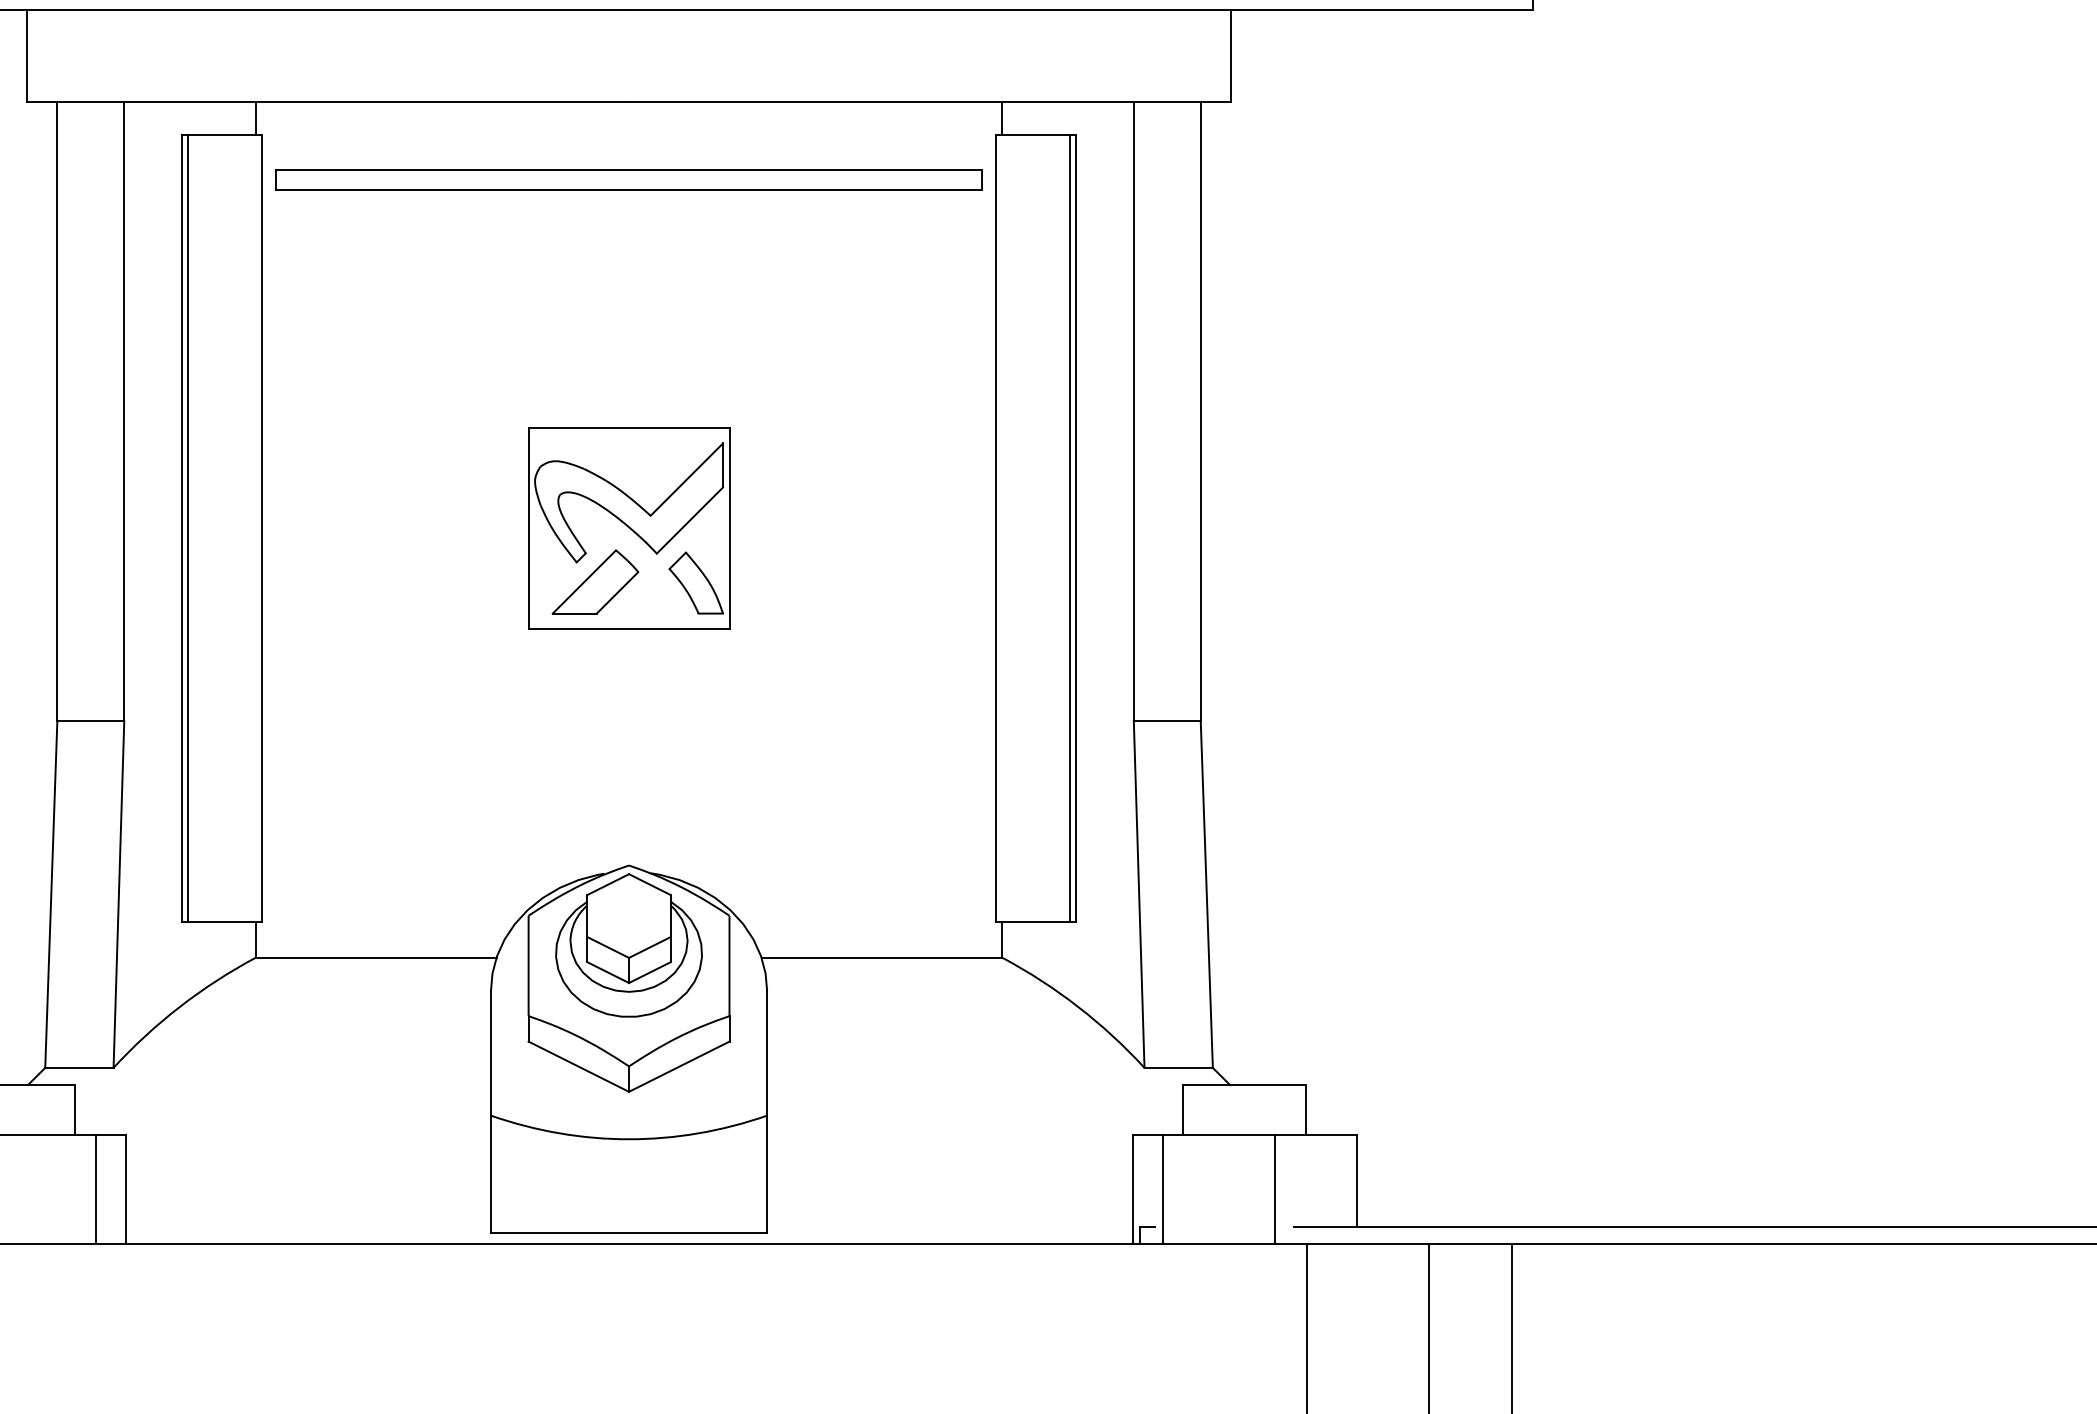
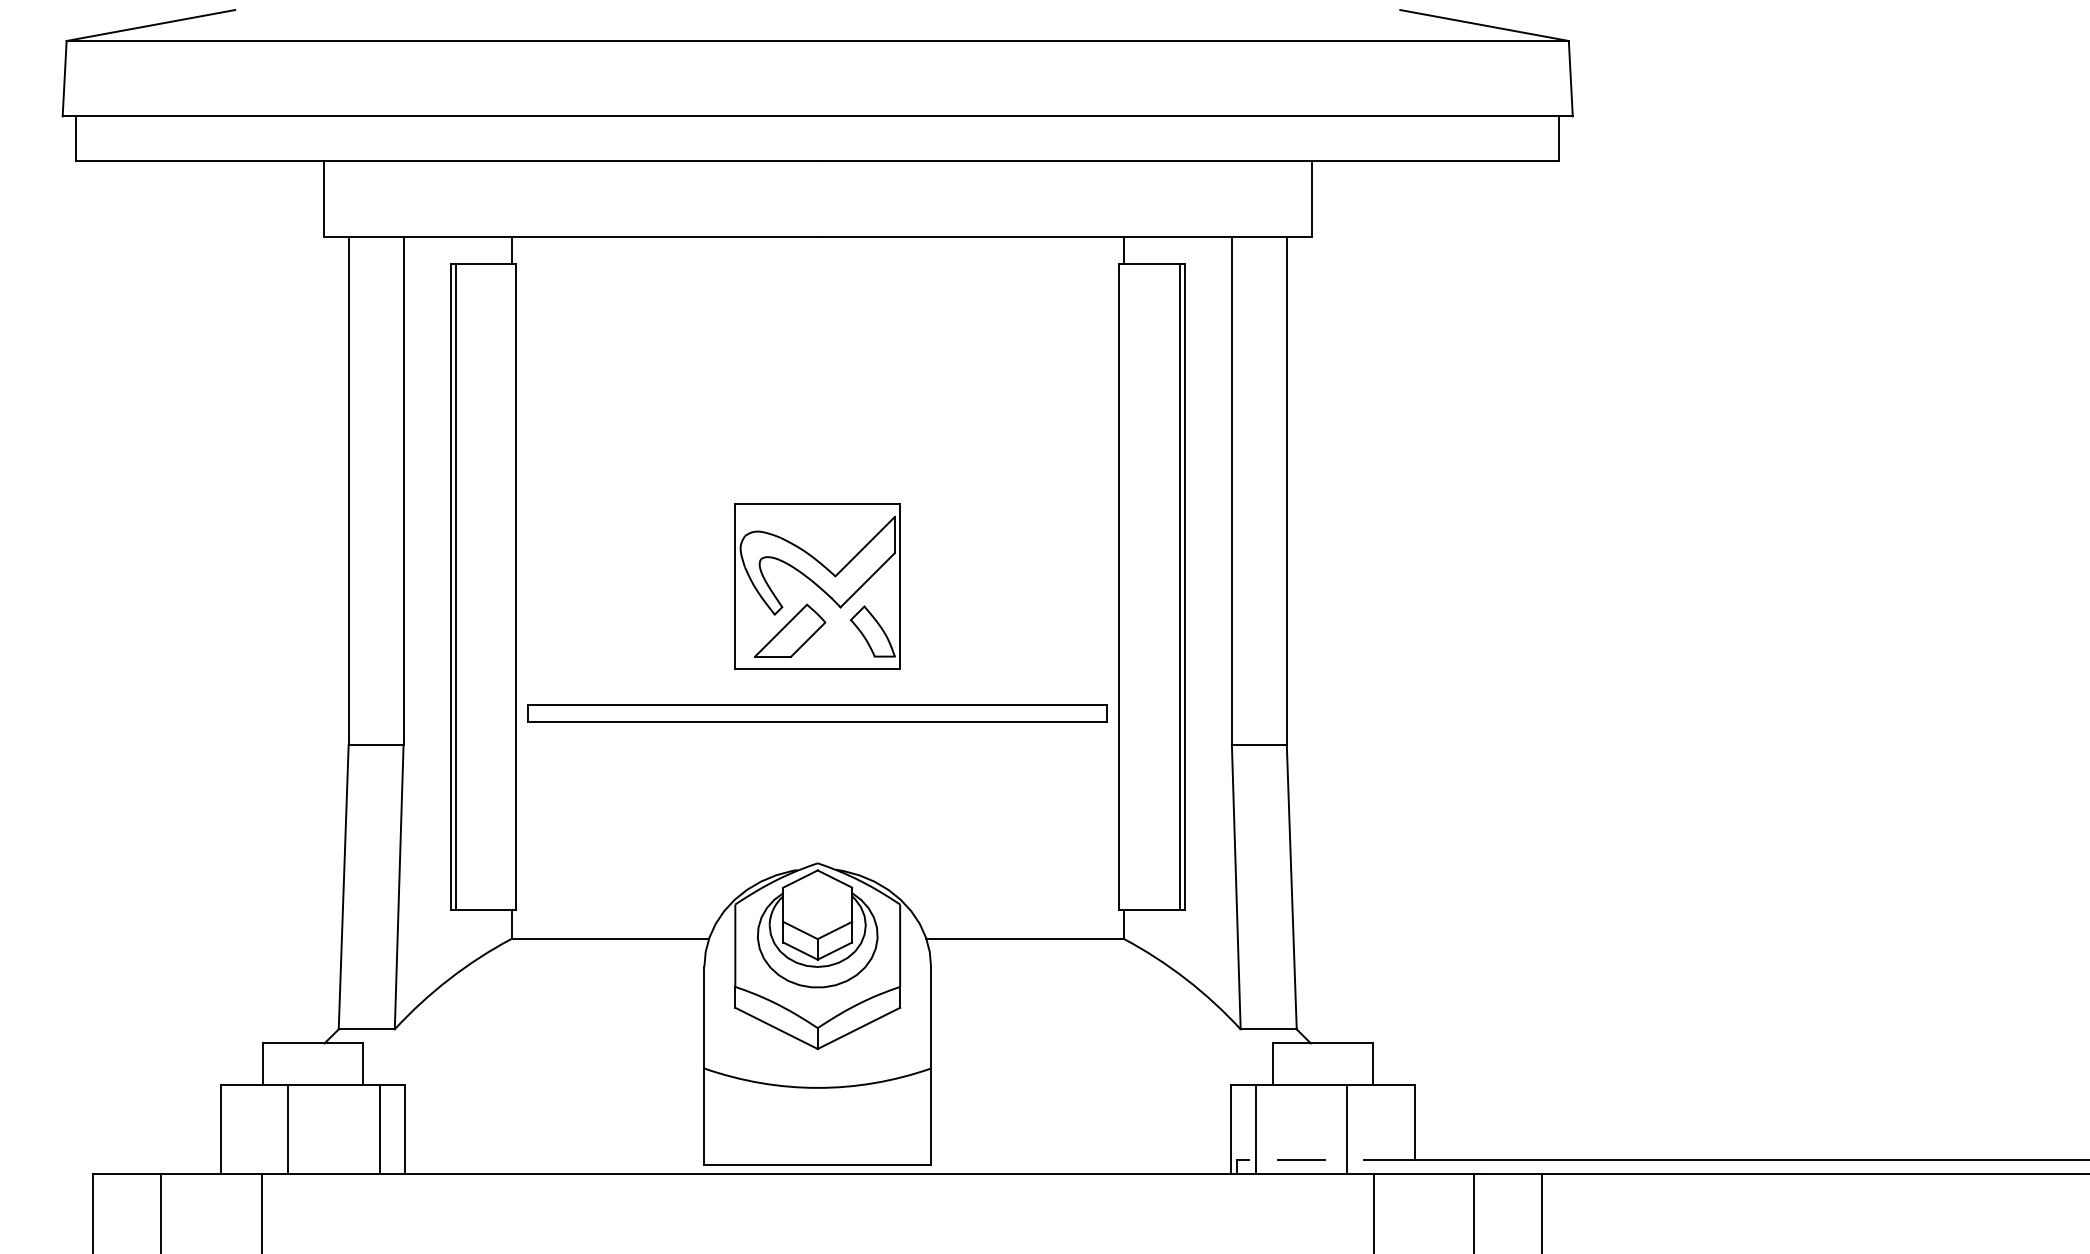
part: (628, 179) -> (817, 713), moved
line: (1218, 1226) -> (1301, 1159), added

